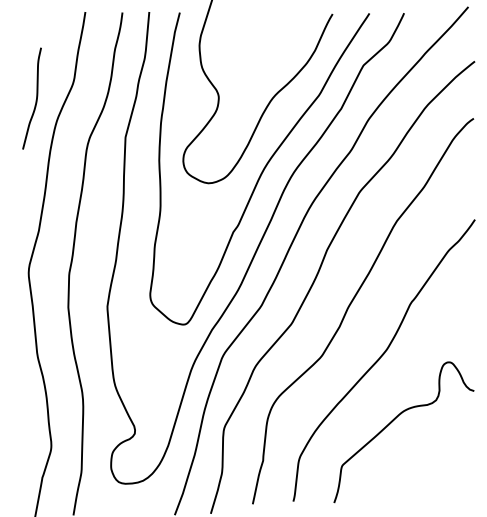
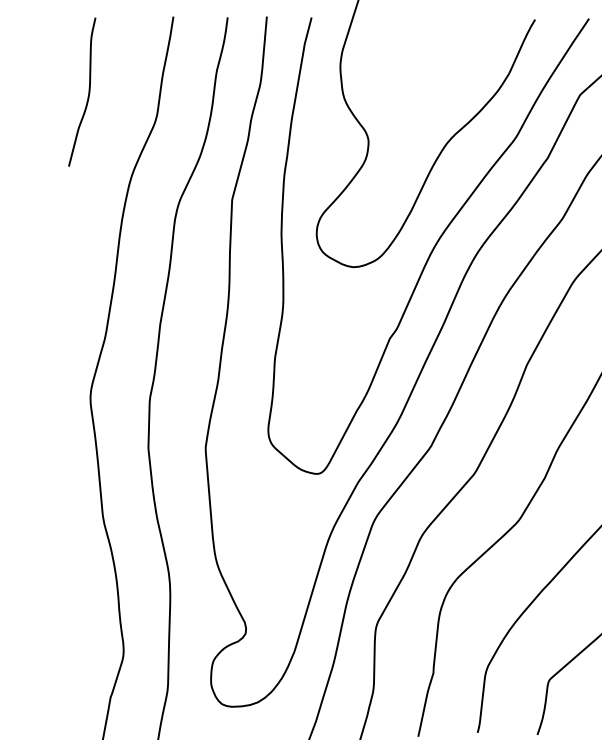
curve: (35, 100) -> (87, 94), moved

